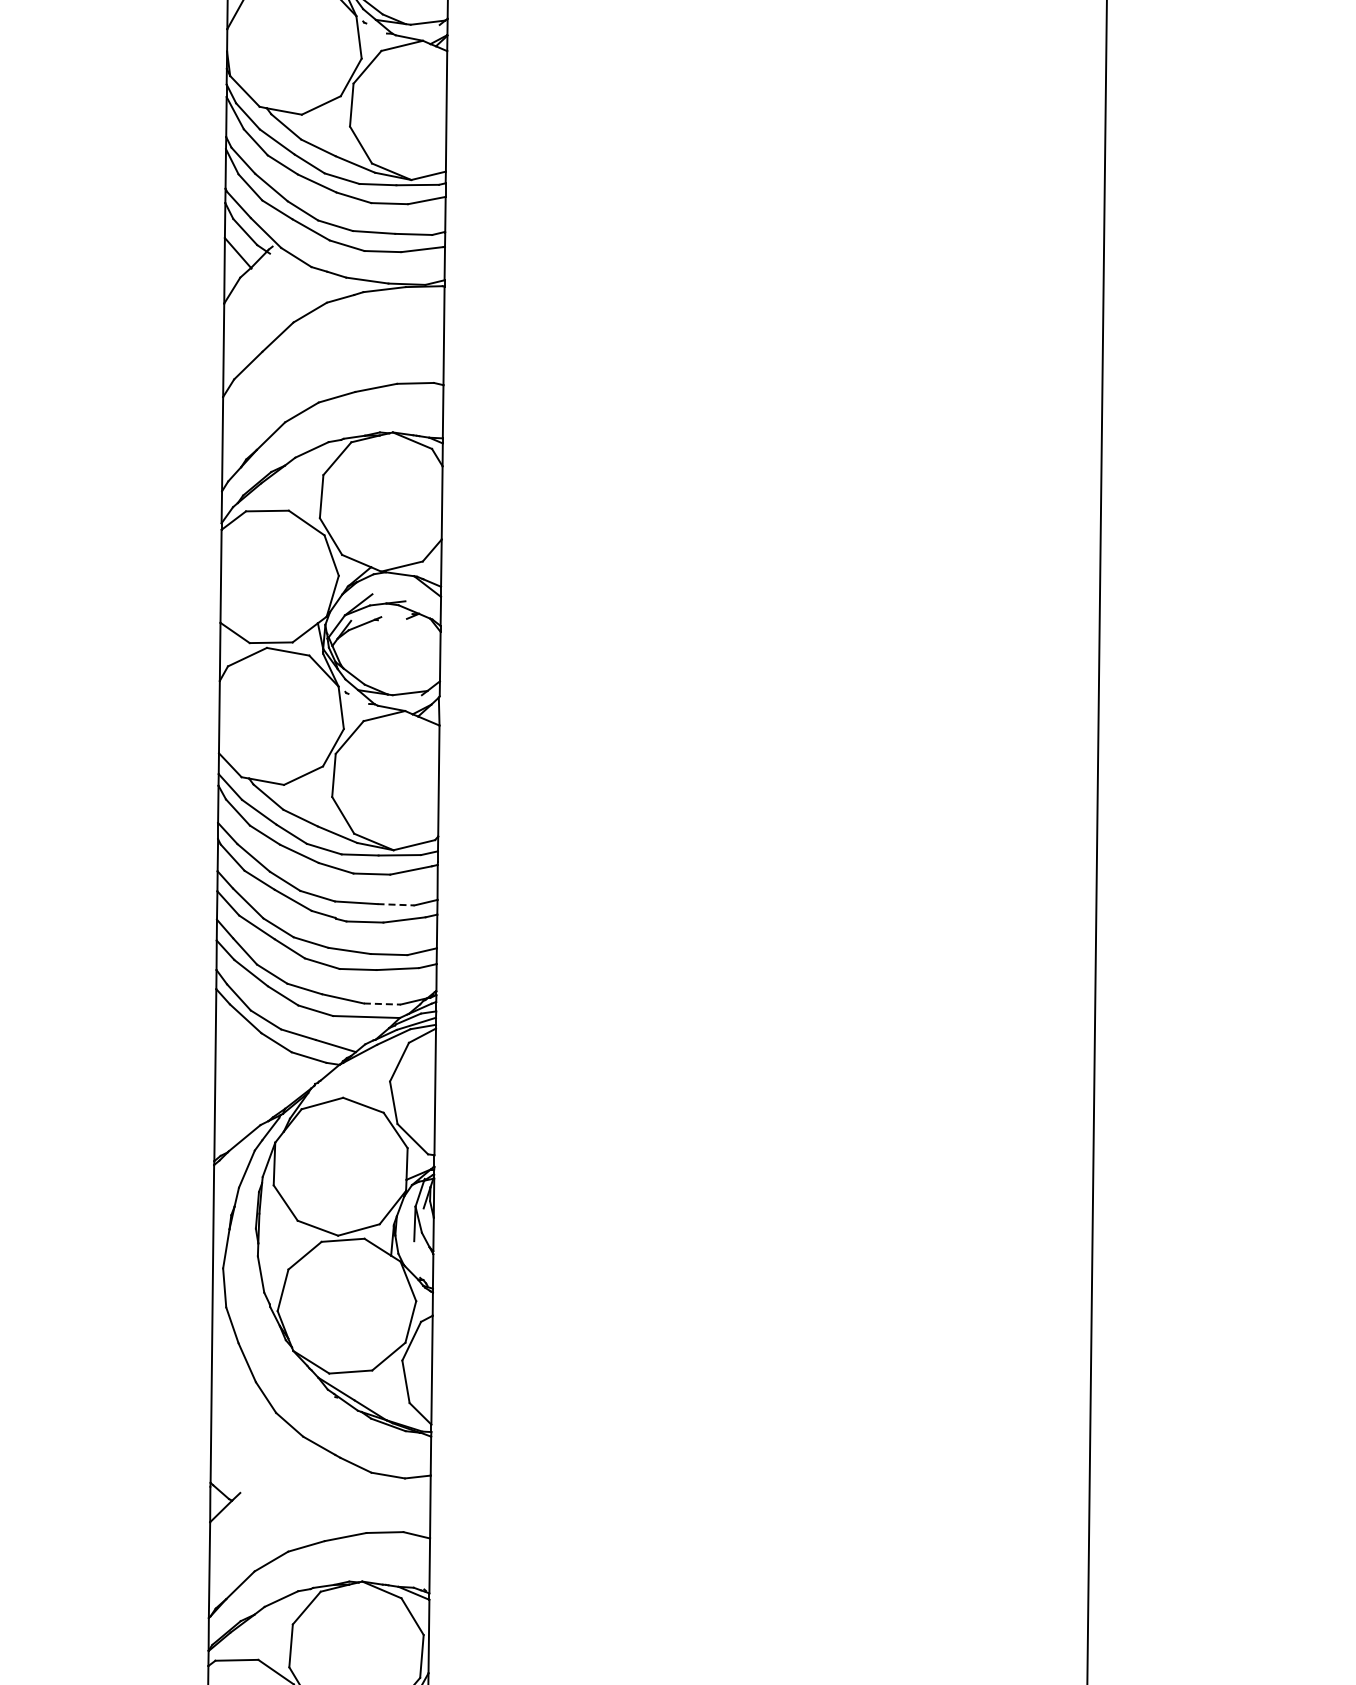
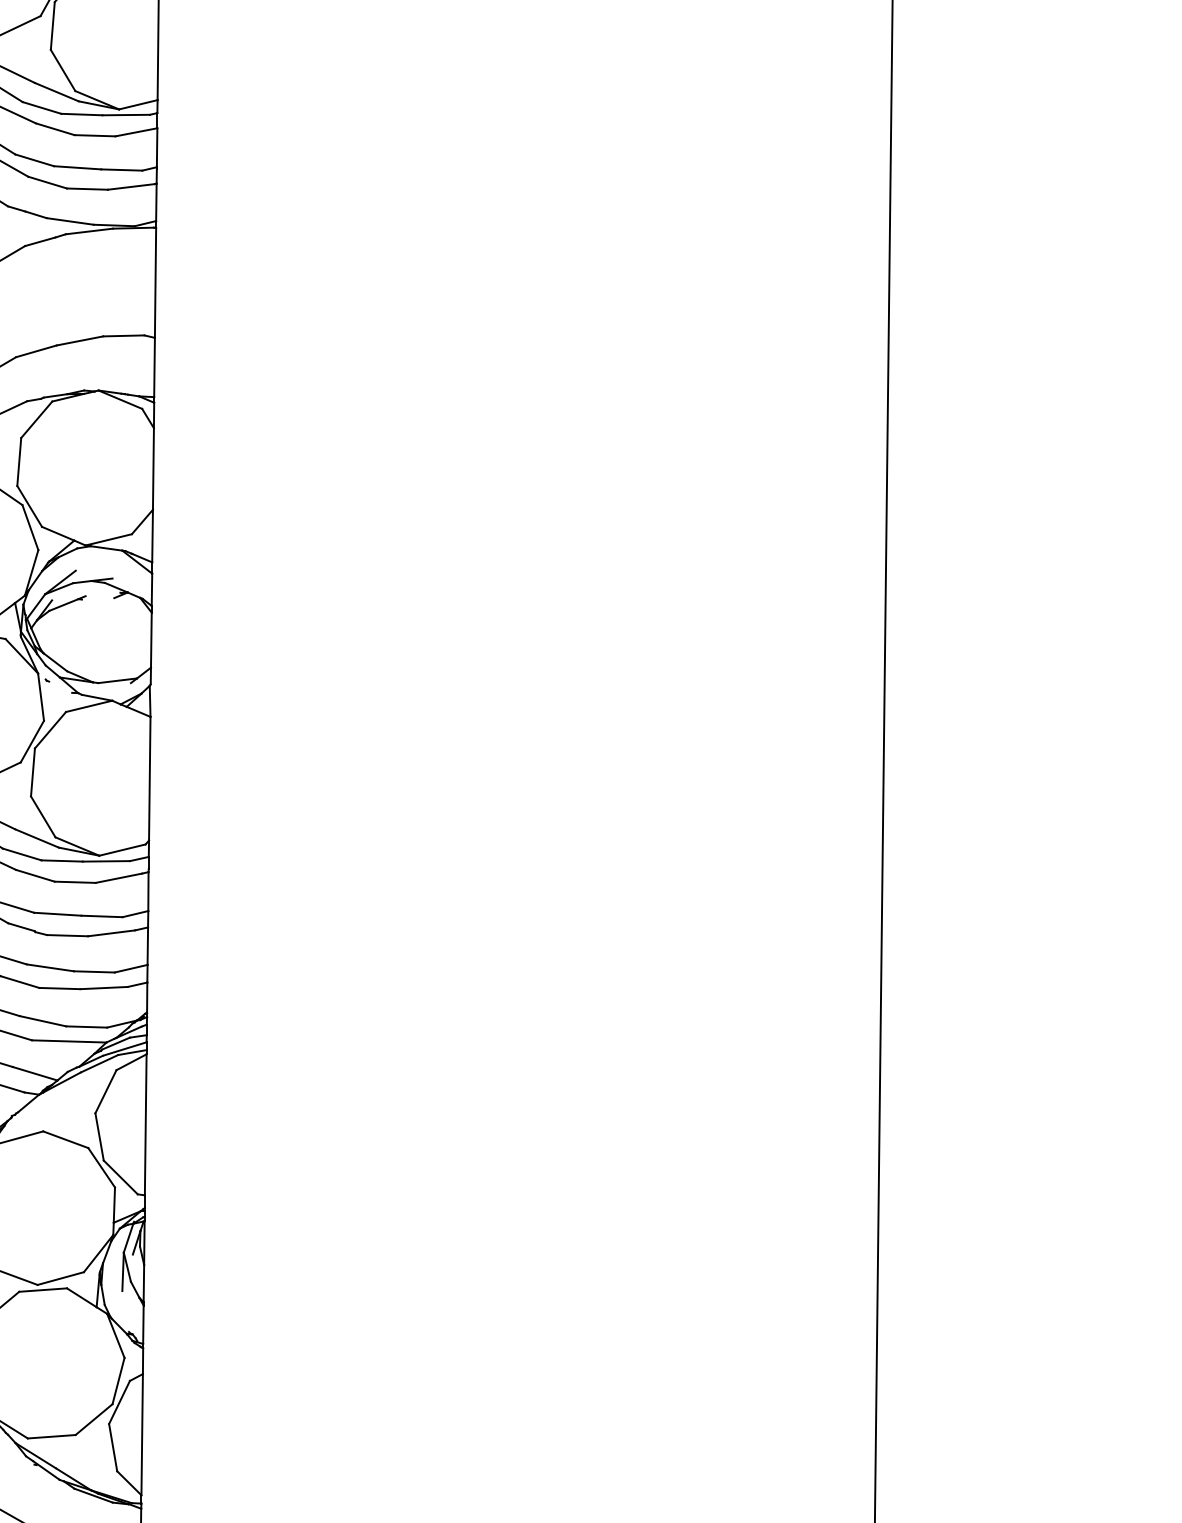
line: (396, 904) -> (102, 916), dashed -> solid
line: (382, 1004) -> (87, 1027), dashed -> solid

